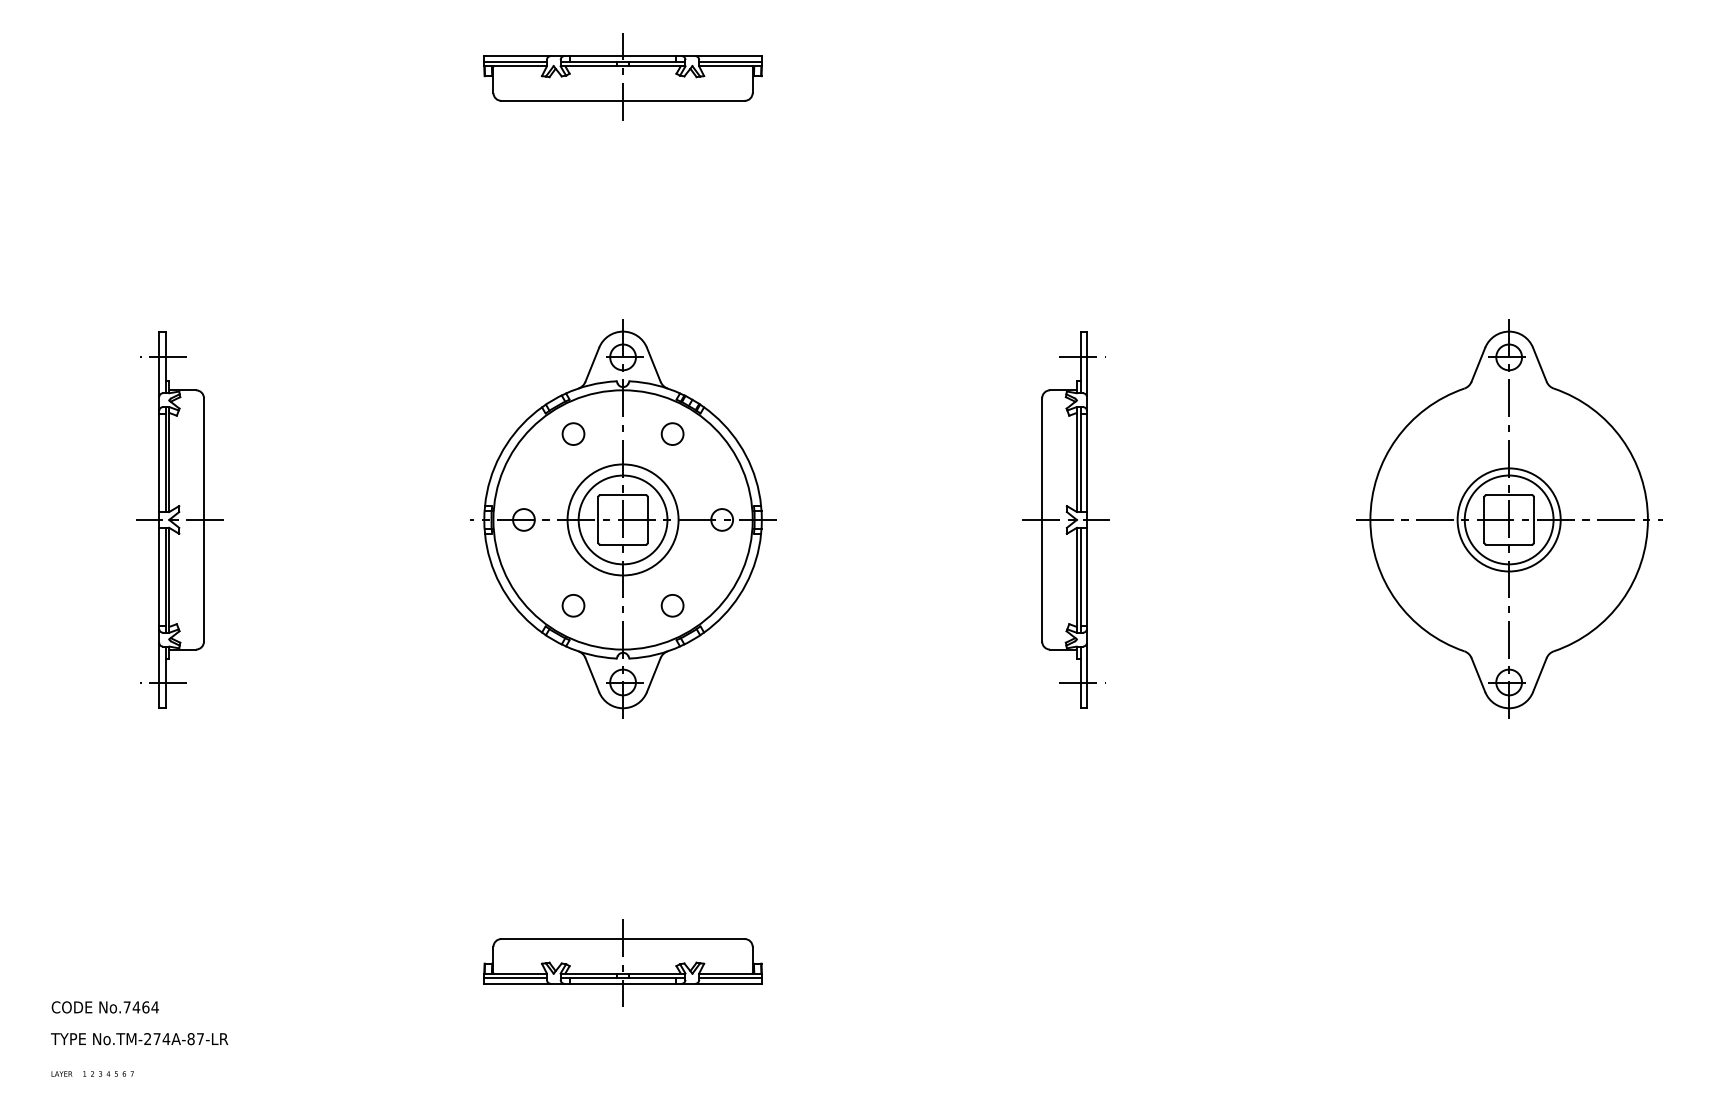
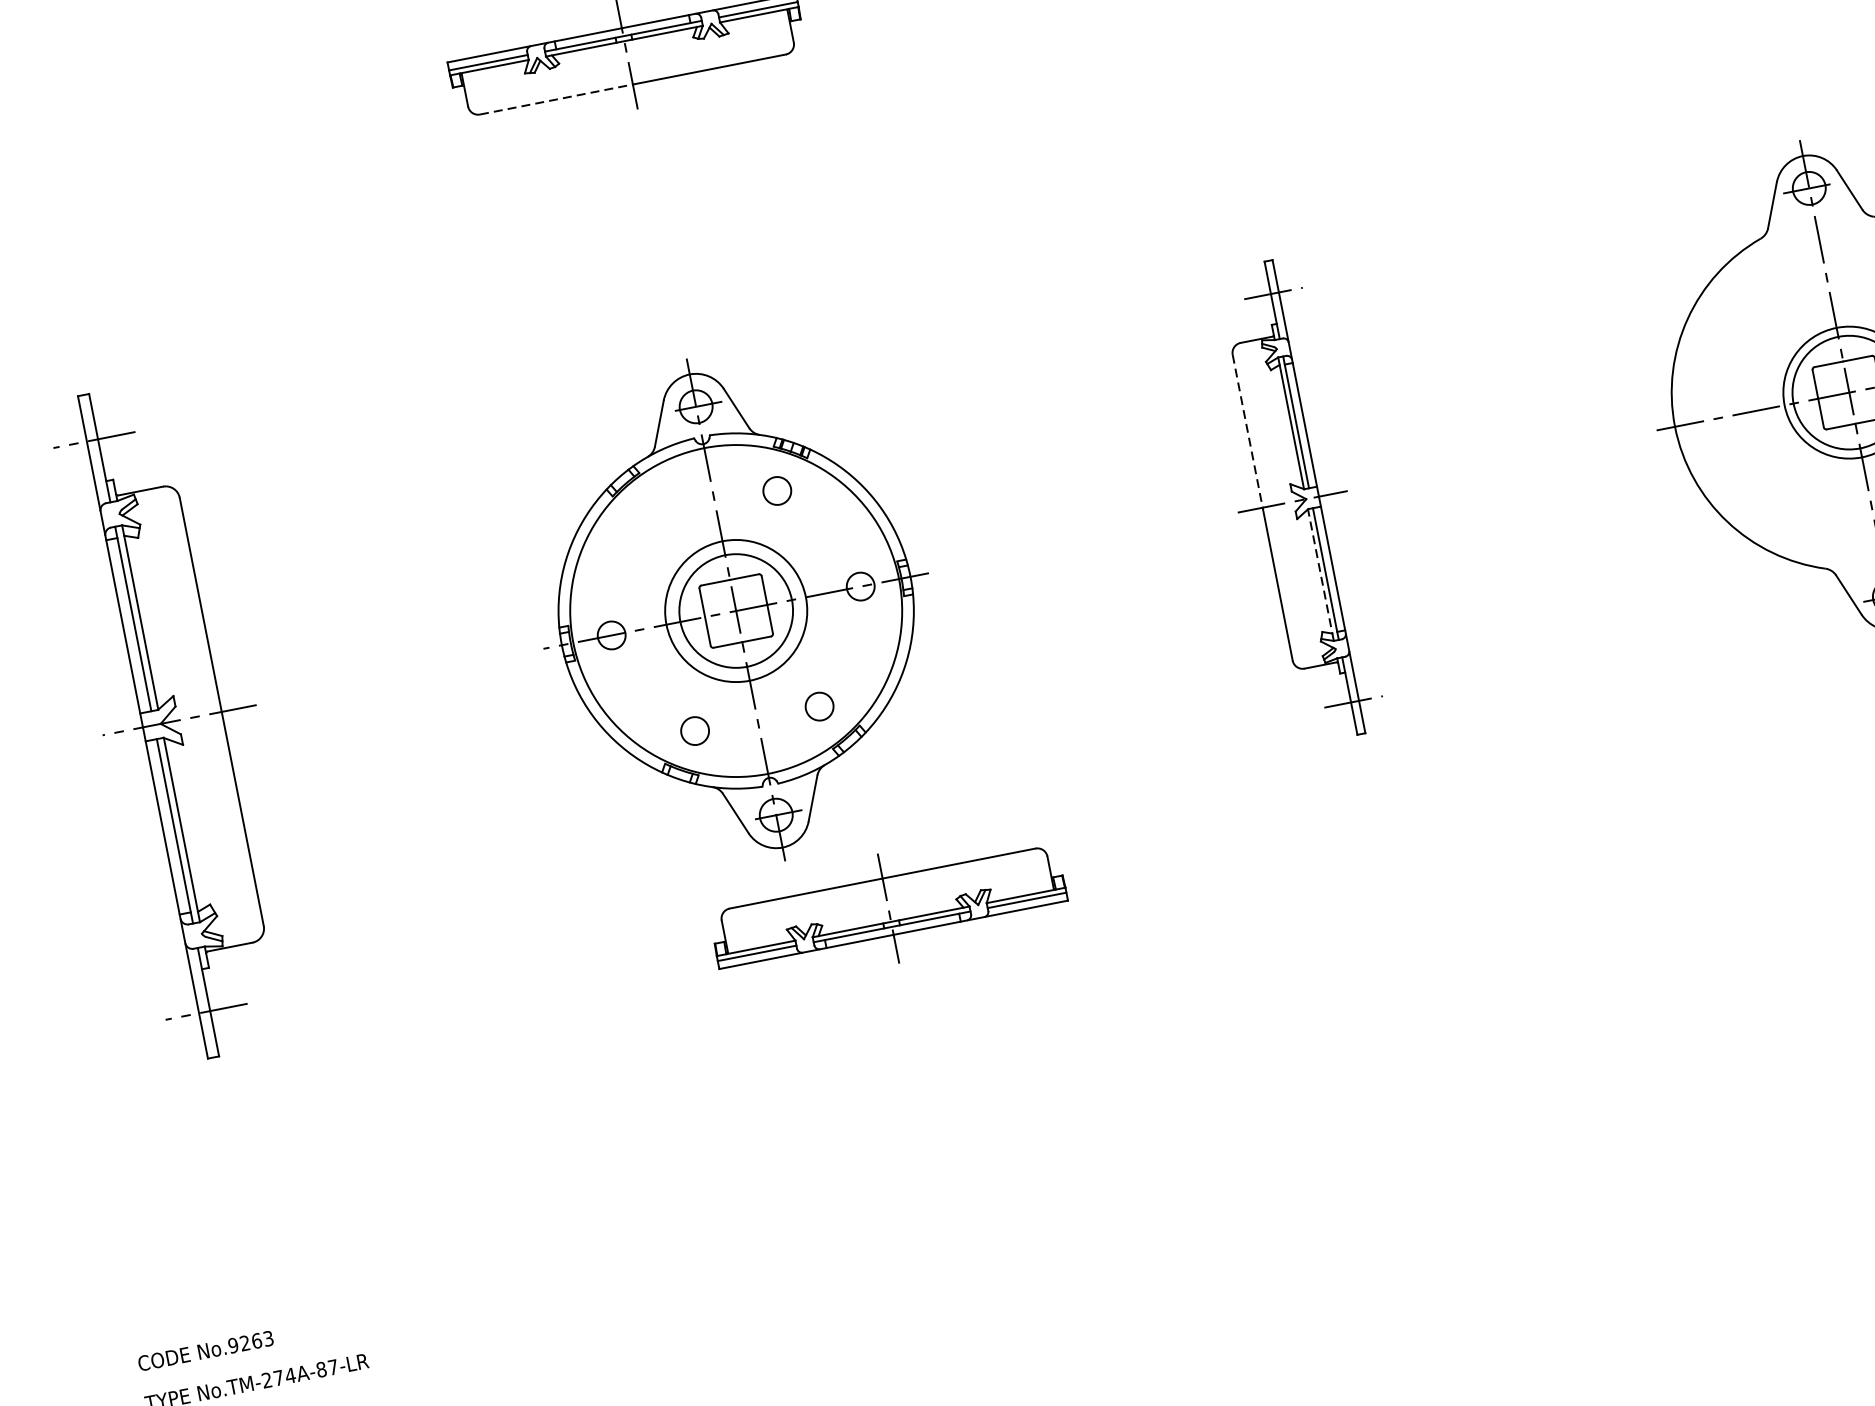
line: (562, 100) -> (556, 99), solid -> dashed
circle: (573, 433) -> (652, 514), removed
line: (1042, 459) -> (1248, 431), solid -> dashed
part: (179, 519) -> (178, 719), size x1.4
line: (1076, 579) -> (1320, 574), solid -> dashed
part: (622, 962) -> (887, 908), moved
text: (140, 1007) -> (250, 1342), No.7464 -> No.9263

